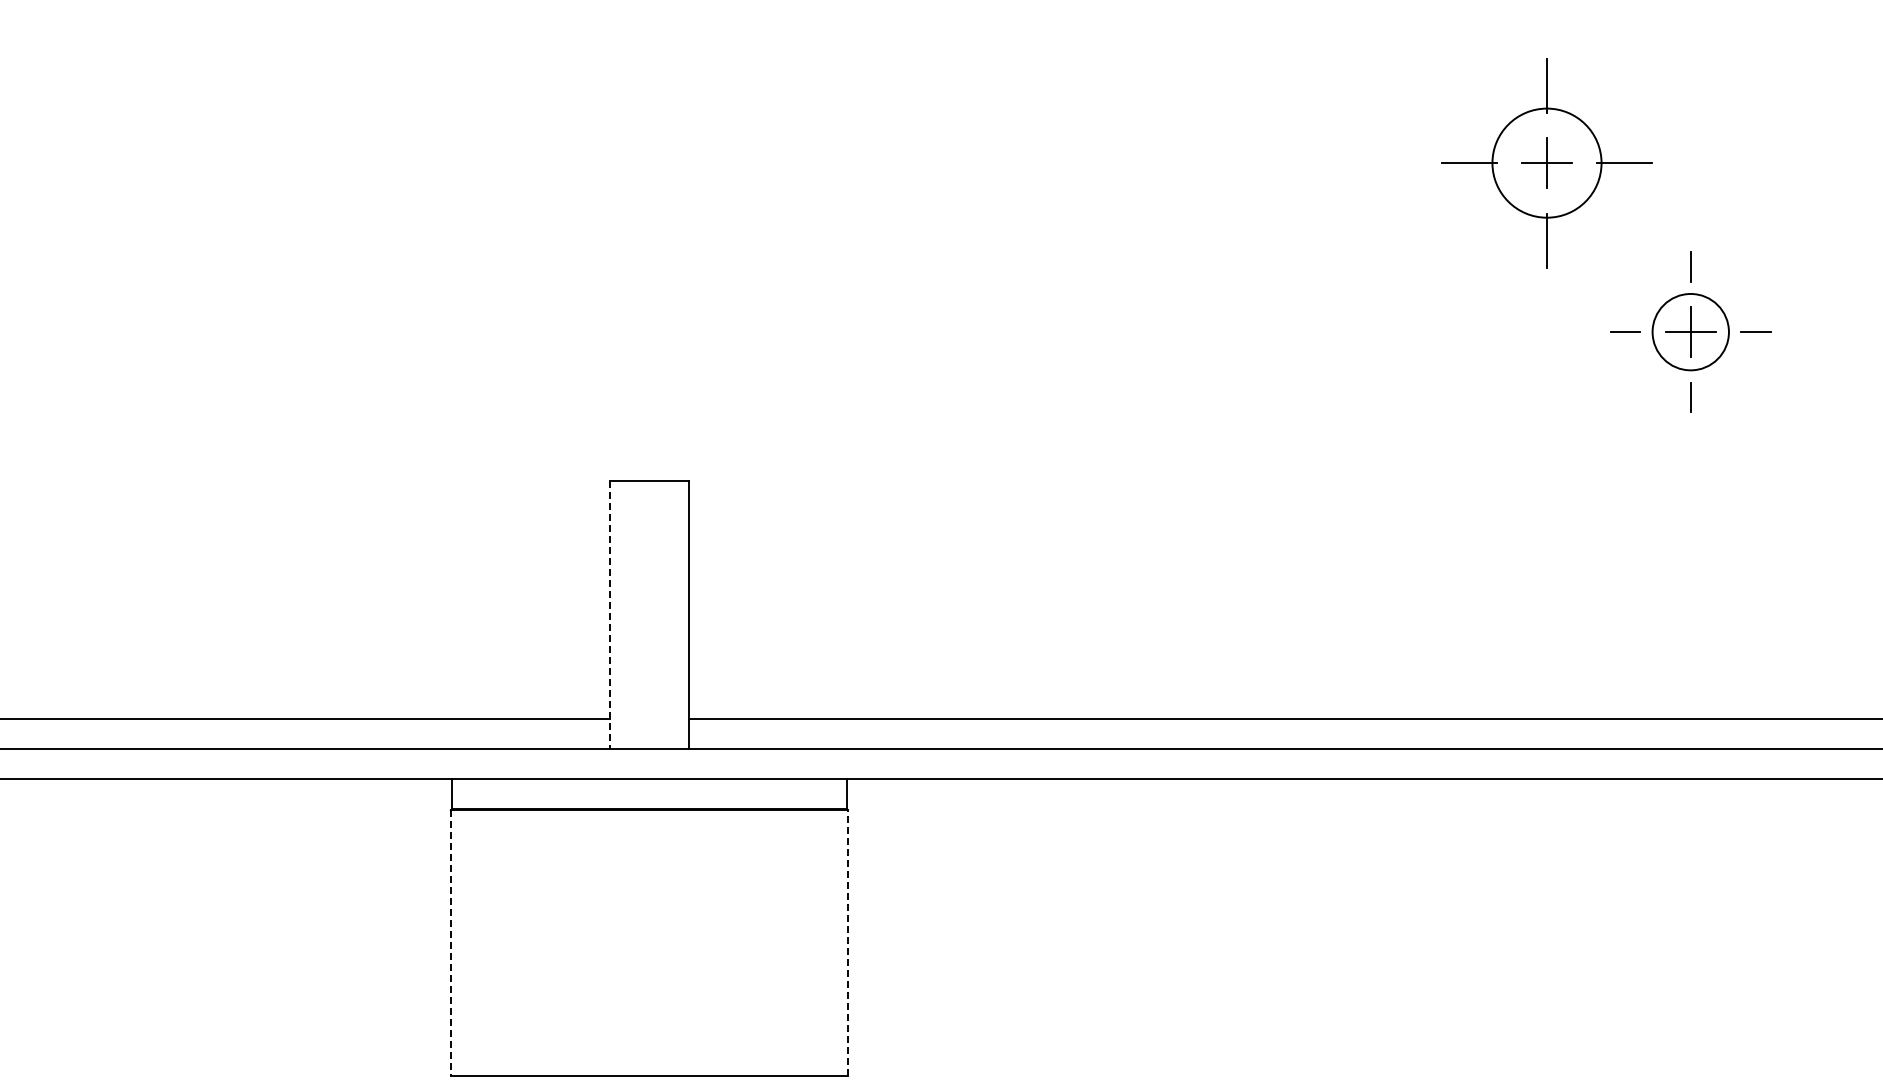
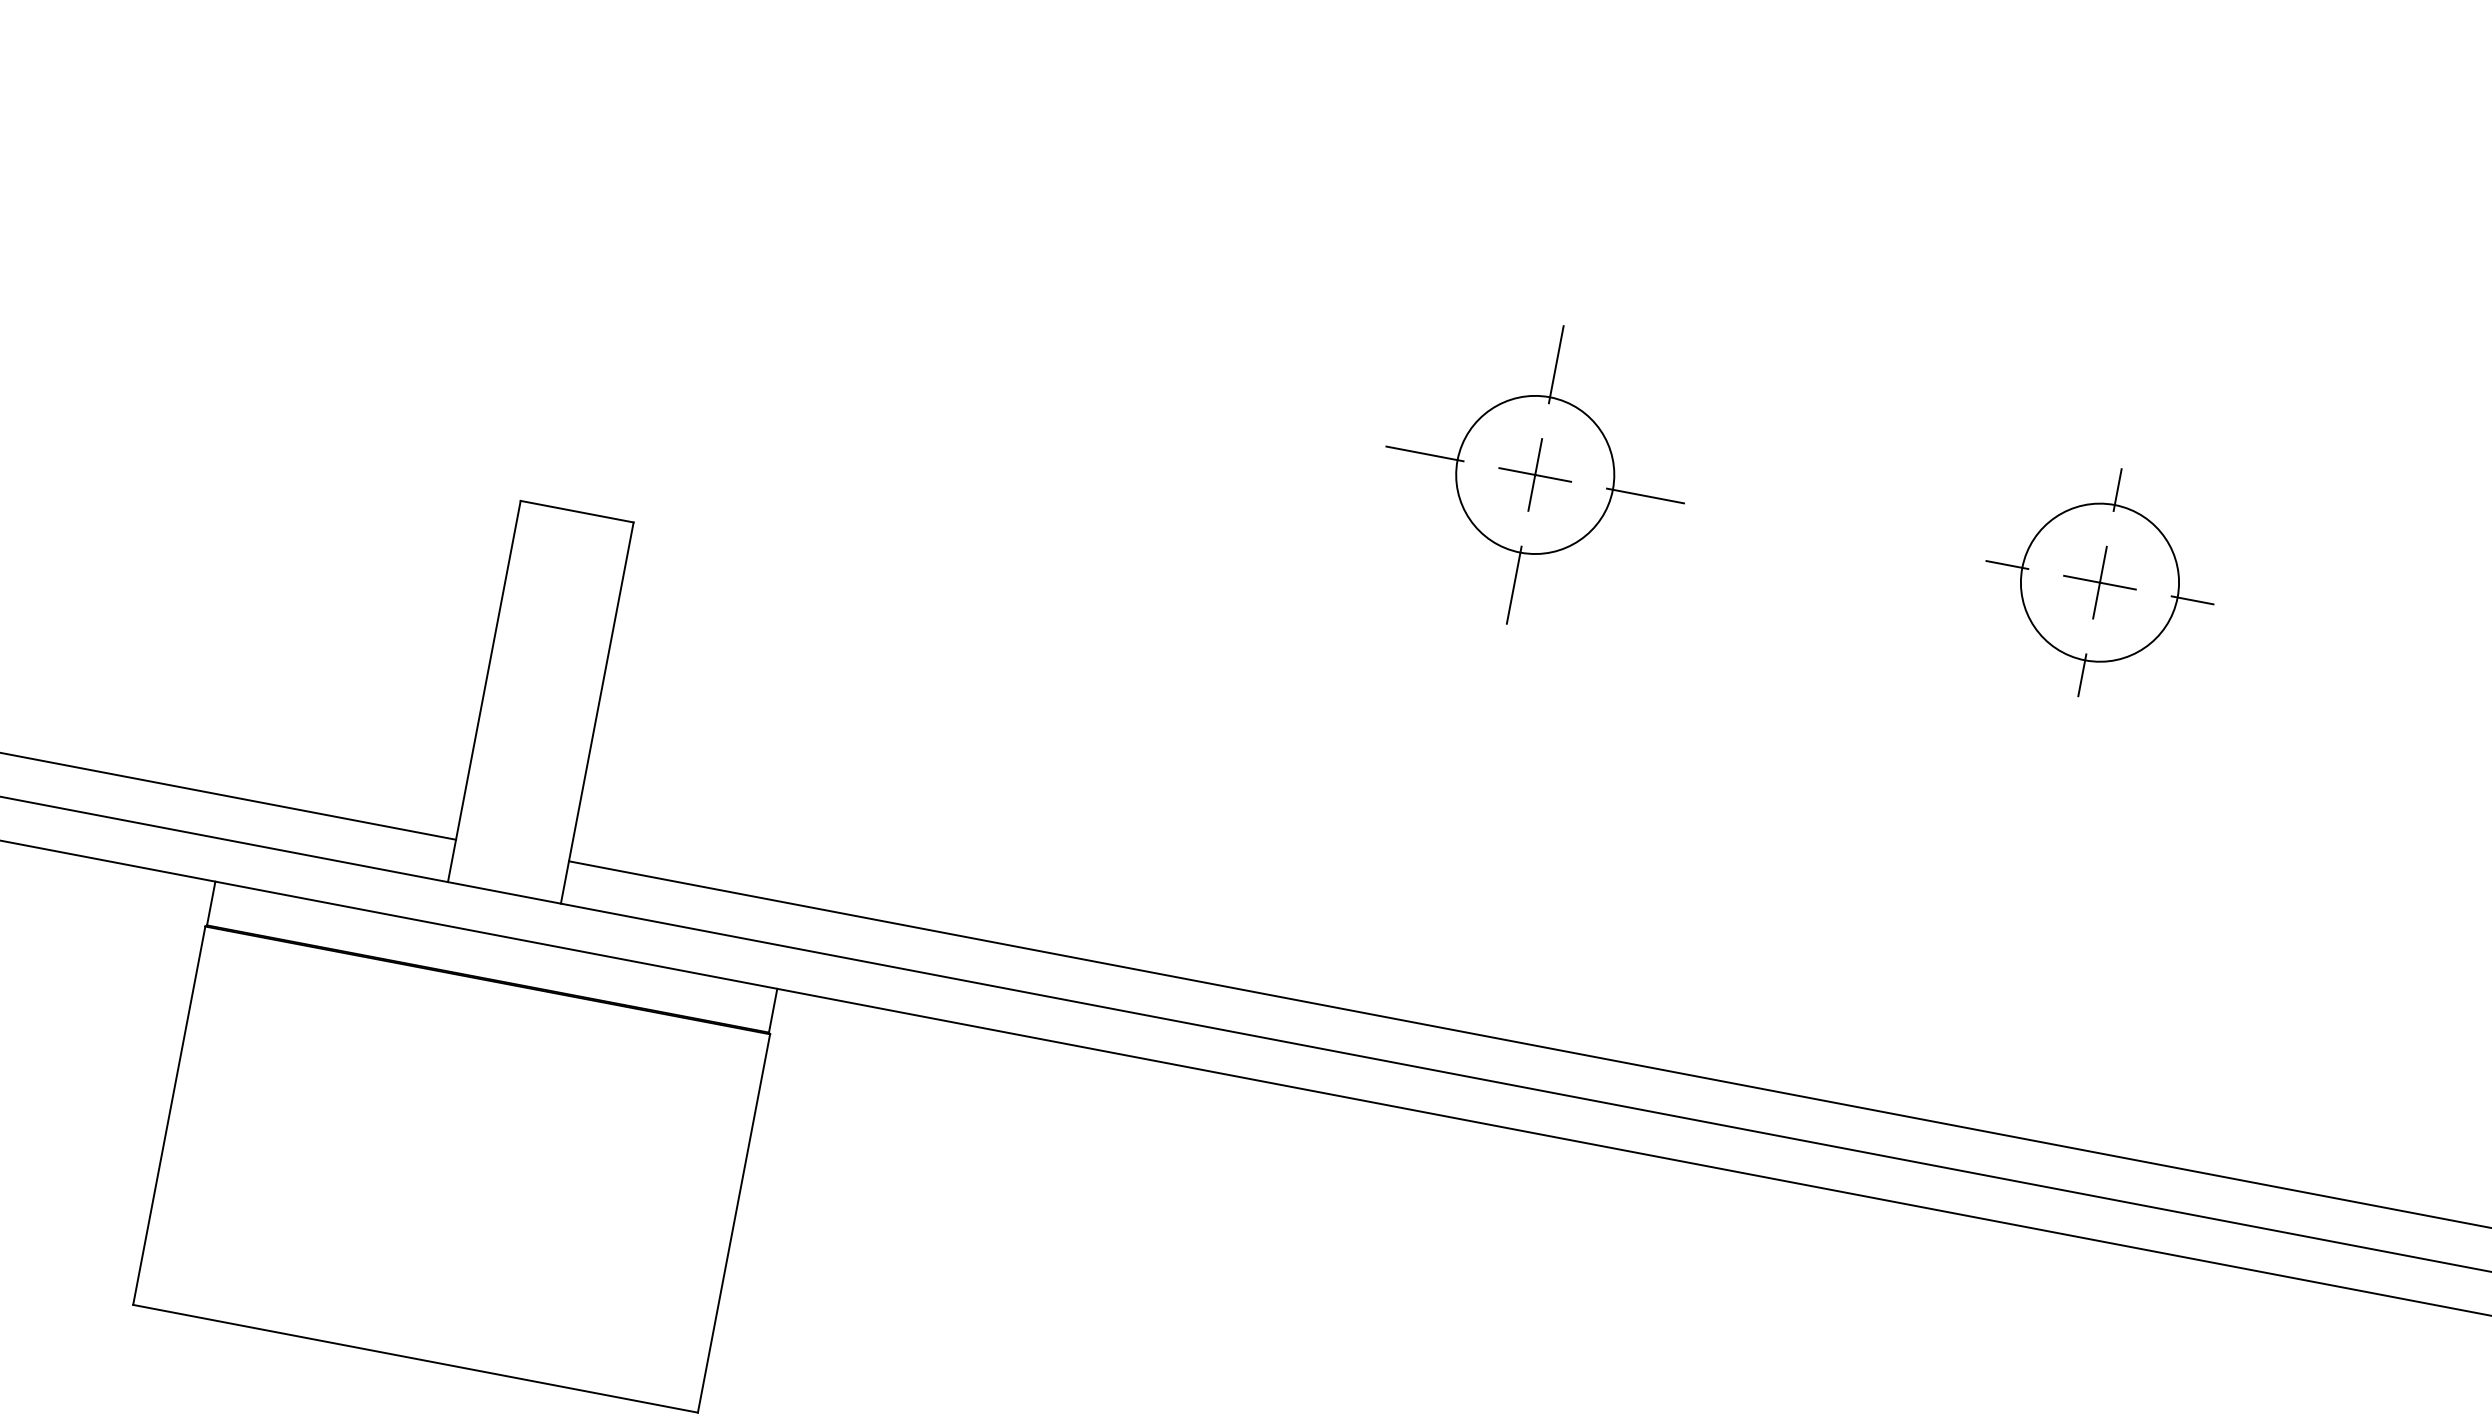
part: (1546, 163) -> (1534, 475), moved
circle: (1690, 331) -> (2099, 581), size x1.43
line: (609, 614) -> (484, 690), dashed -> solid
line: (450, 943) -> (168, 1116), dashed -> solid
line: (847, 943) -> (733, 1223), dashed -> solid

